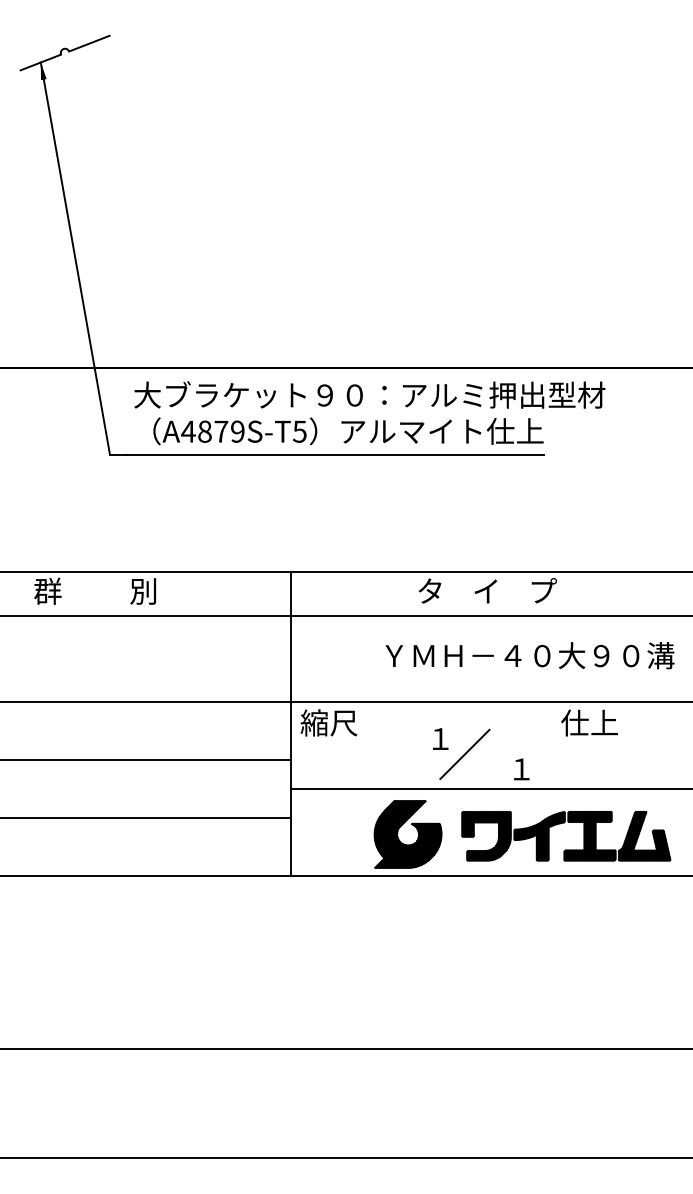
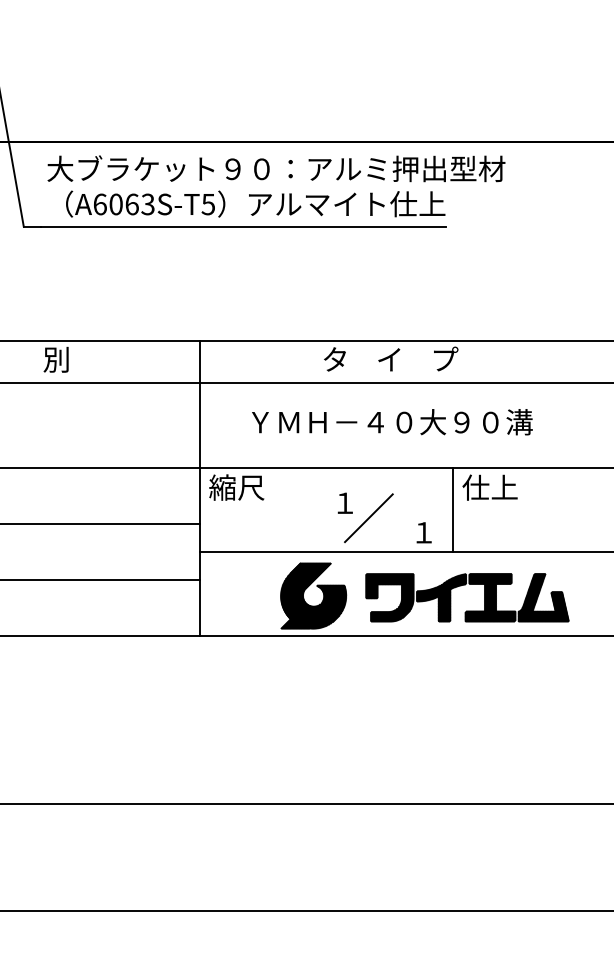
text: (212, 431) -> (123, 204), A4879S-T5 -> A6063S-T5
text: (529, 655) -> (391, 422), moved
line: (551, 745) -> (453, 509), added

